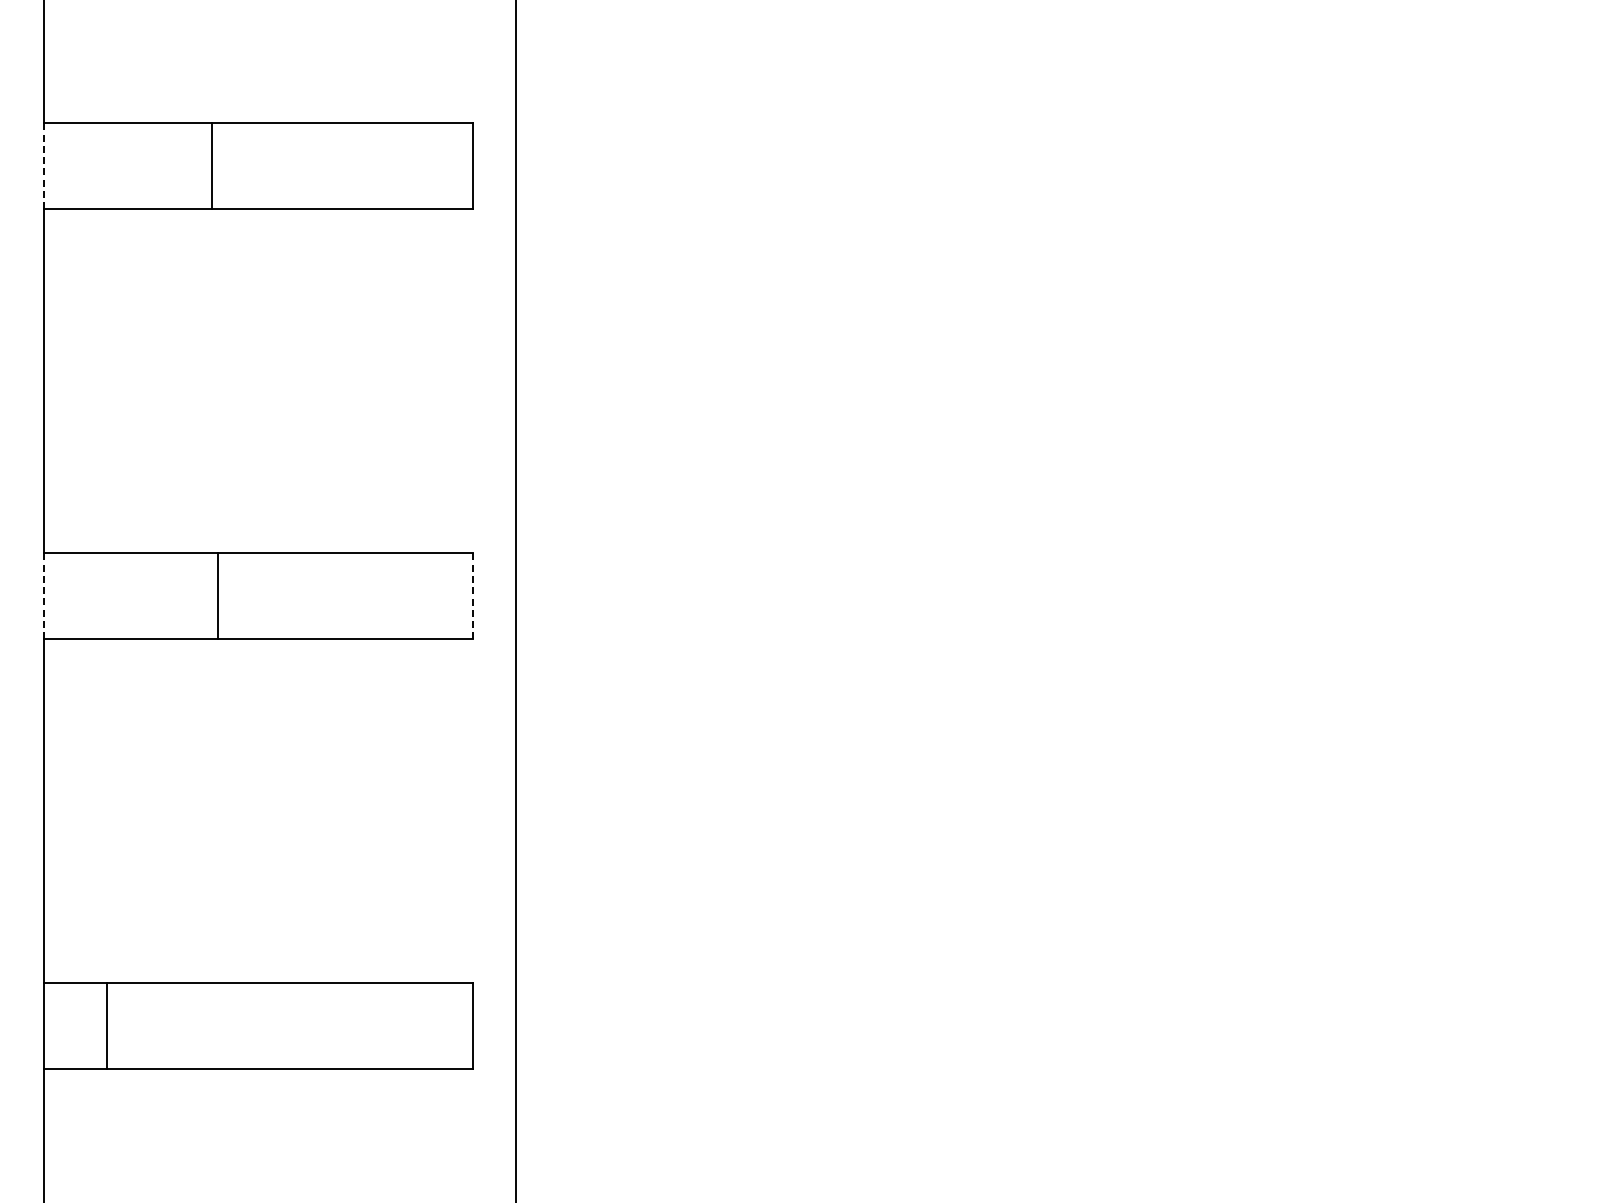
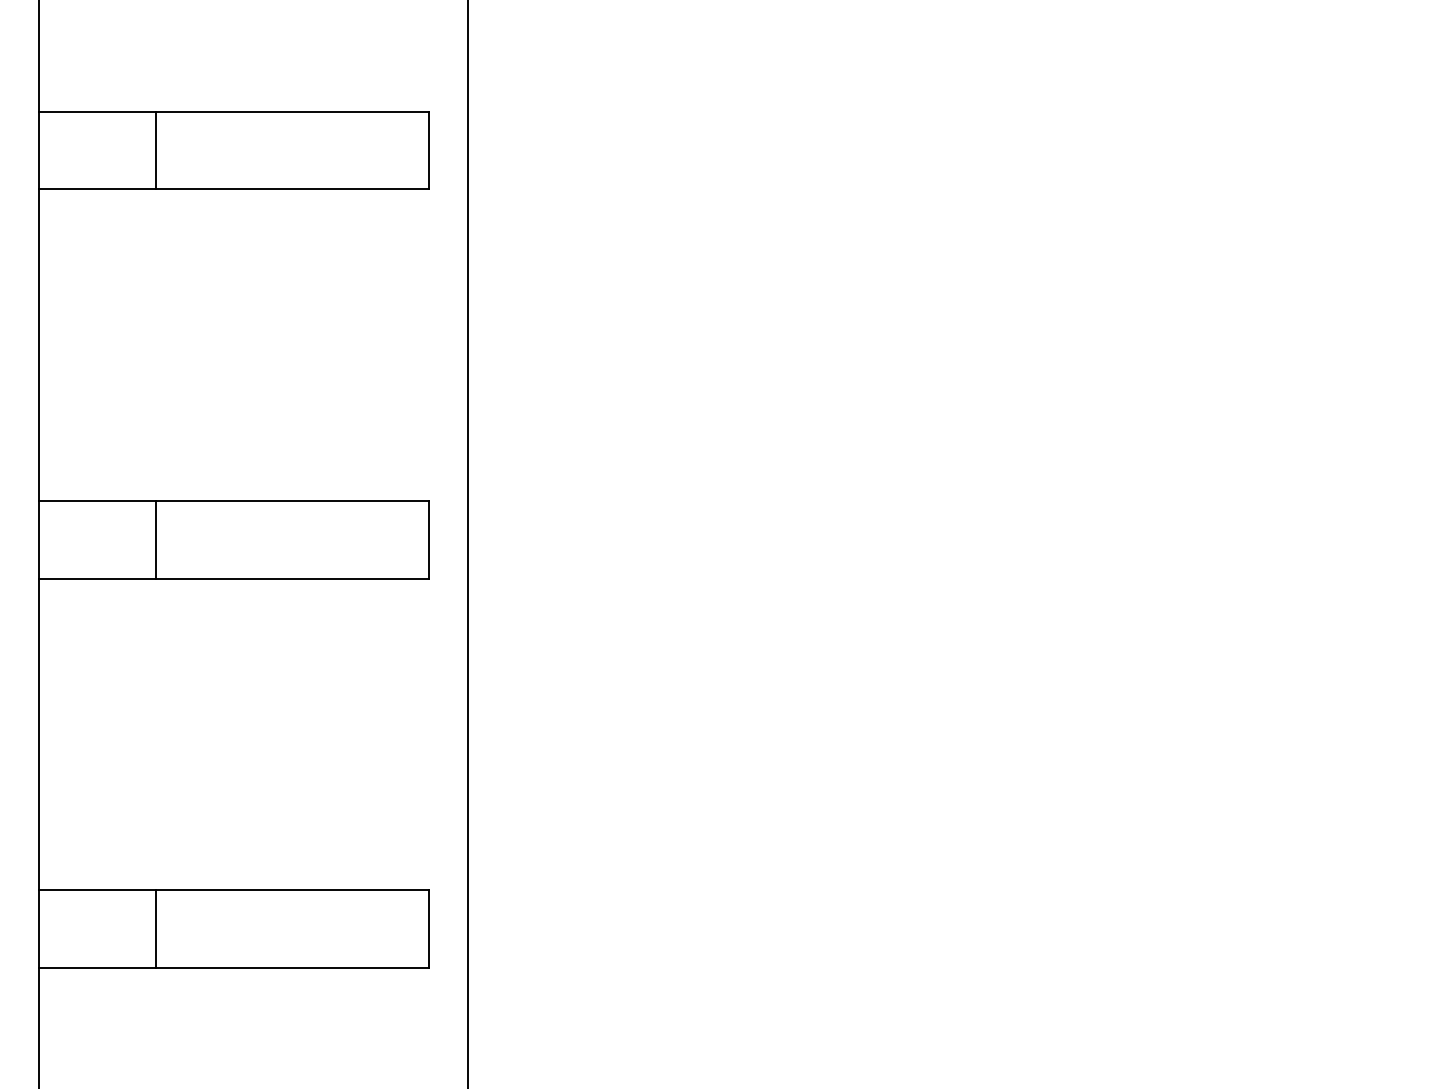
line: (43, 166) -> (39, 150), dashed -> solid
line: (211, 166) -> (156, 150), moved
line: (43, 596) -> (39, 539), dashed -> solid
line: (217, 596) -> (156, 539), moved
line: (473, 596) -> (428, 539), dashed -> solid
line: (106, 1026) -> (156, 929), moved

